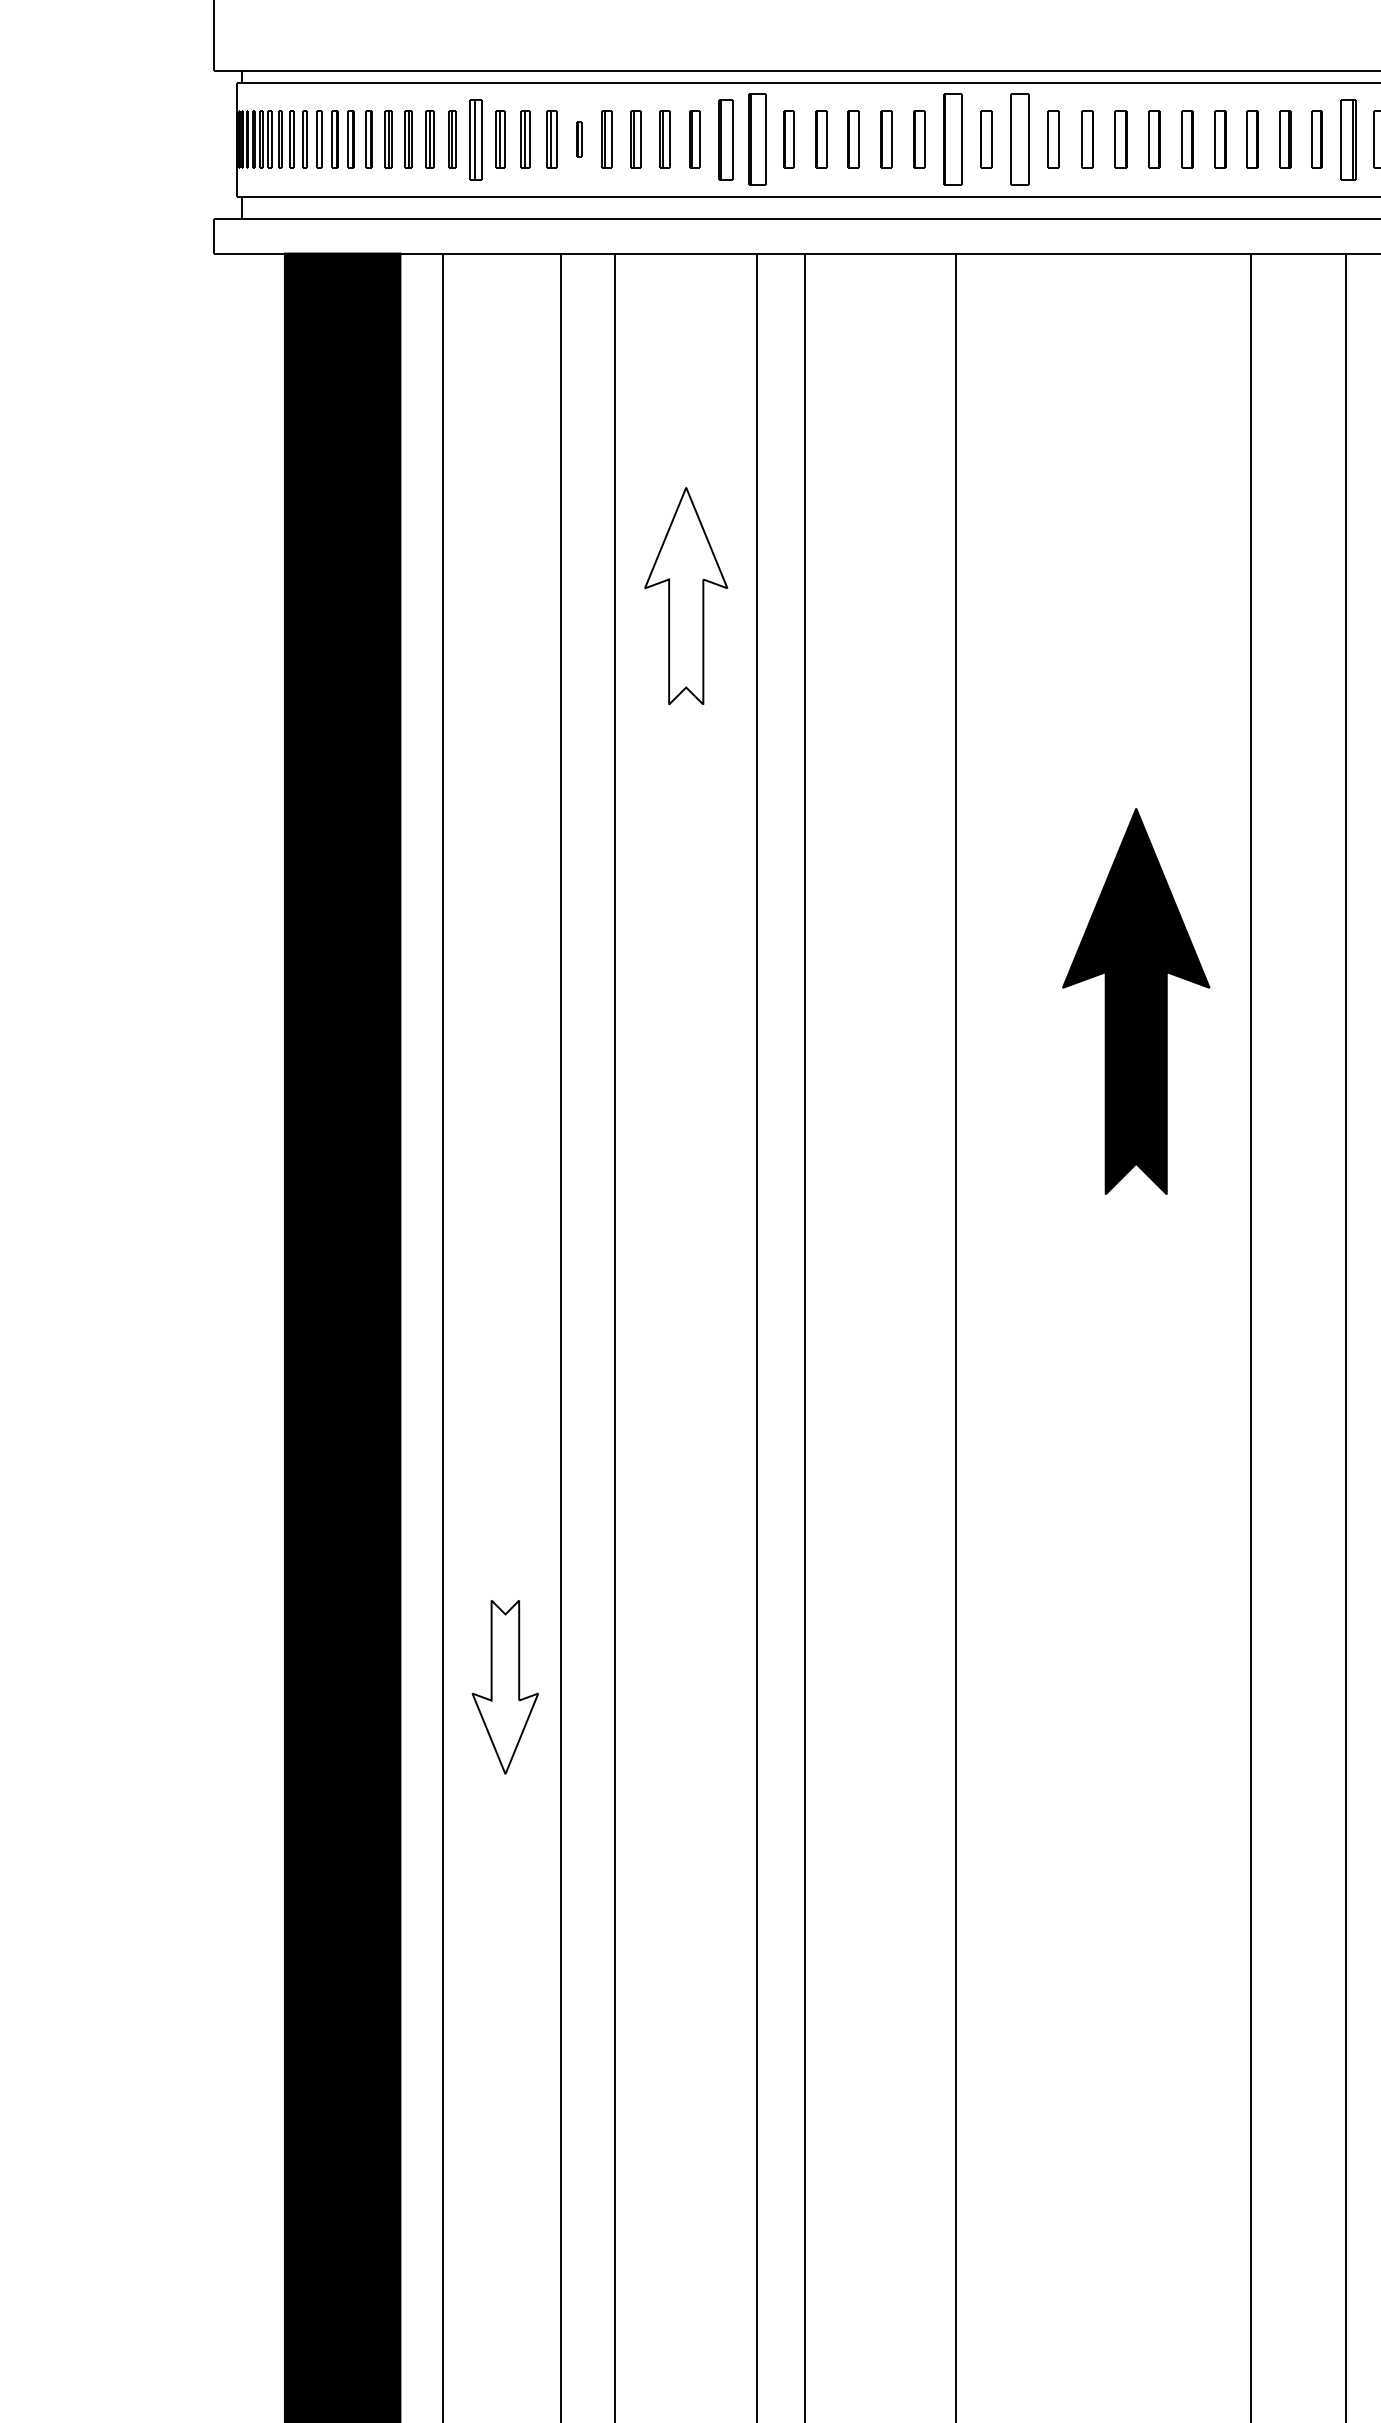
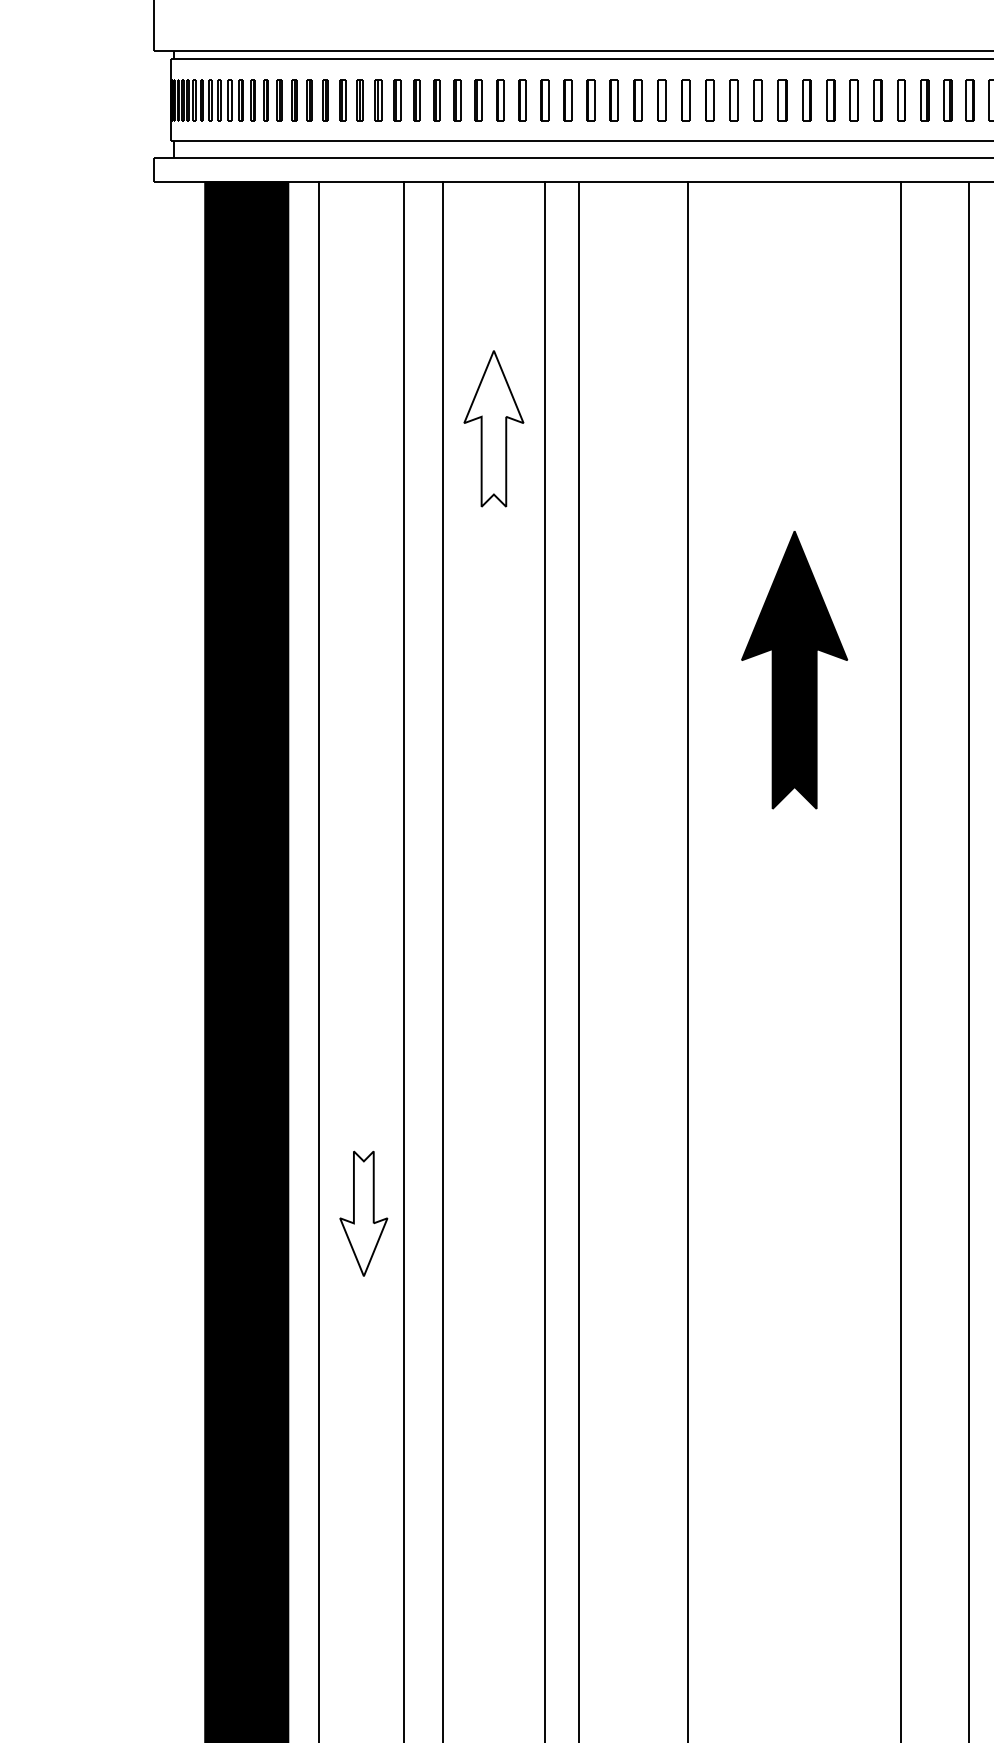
part: (475, 139) -> (342, 100), size x0.71
part: (579, 139) -> (417, 100), size x1.67
part: (725, 139) -> (522, 100), size x0.71
part: (757, 139) -> (545, 100), size x0.62
part: (952, 139) -> (685, 100), size x0.62
part: (1019, 139) -> (733, 100), size x0.62
part: (1348, 139) -> (970, 100), size x0.71
part: (1136, 1001) -> (794, 670), moved

